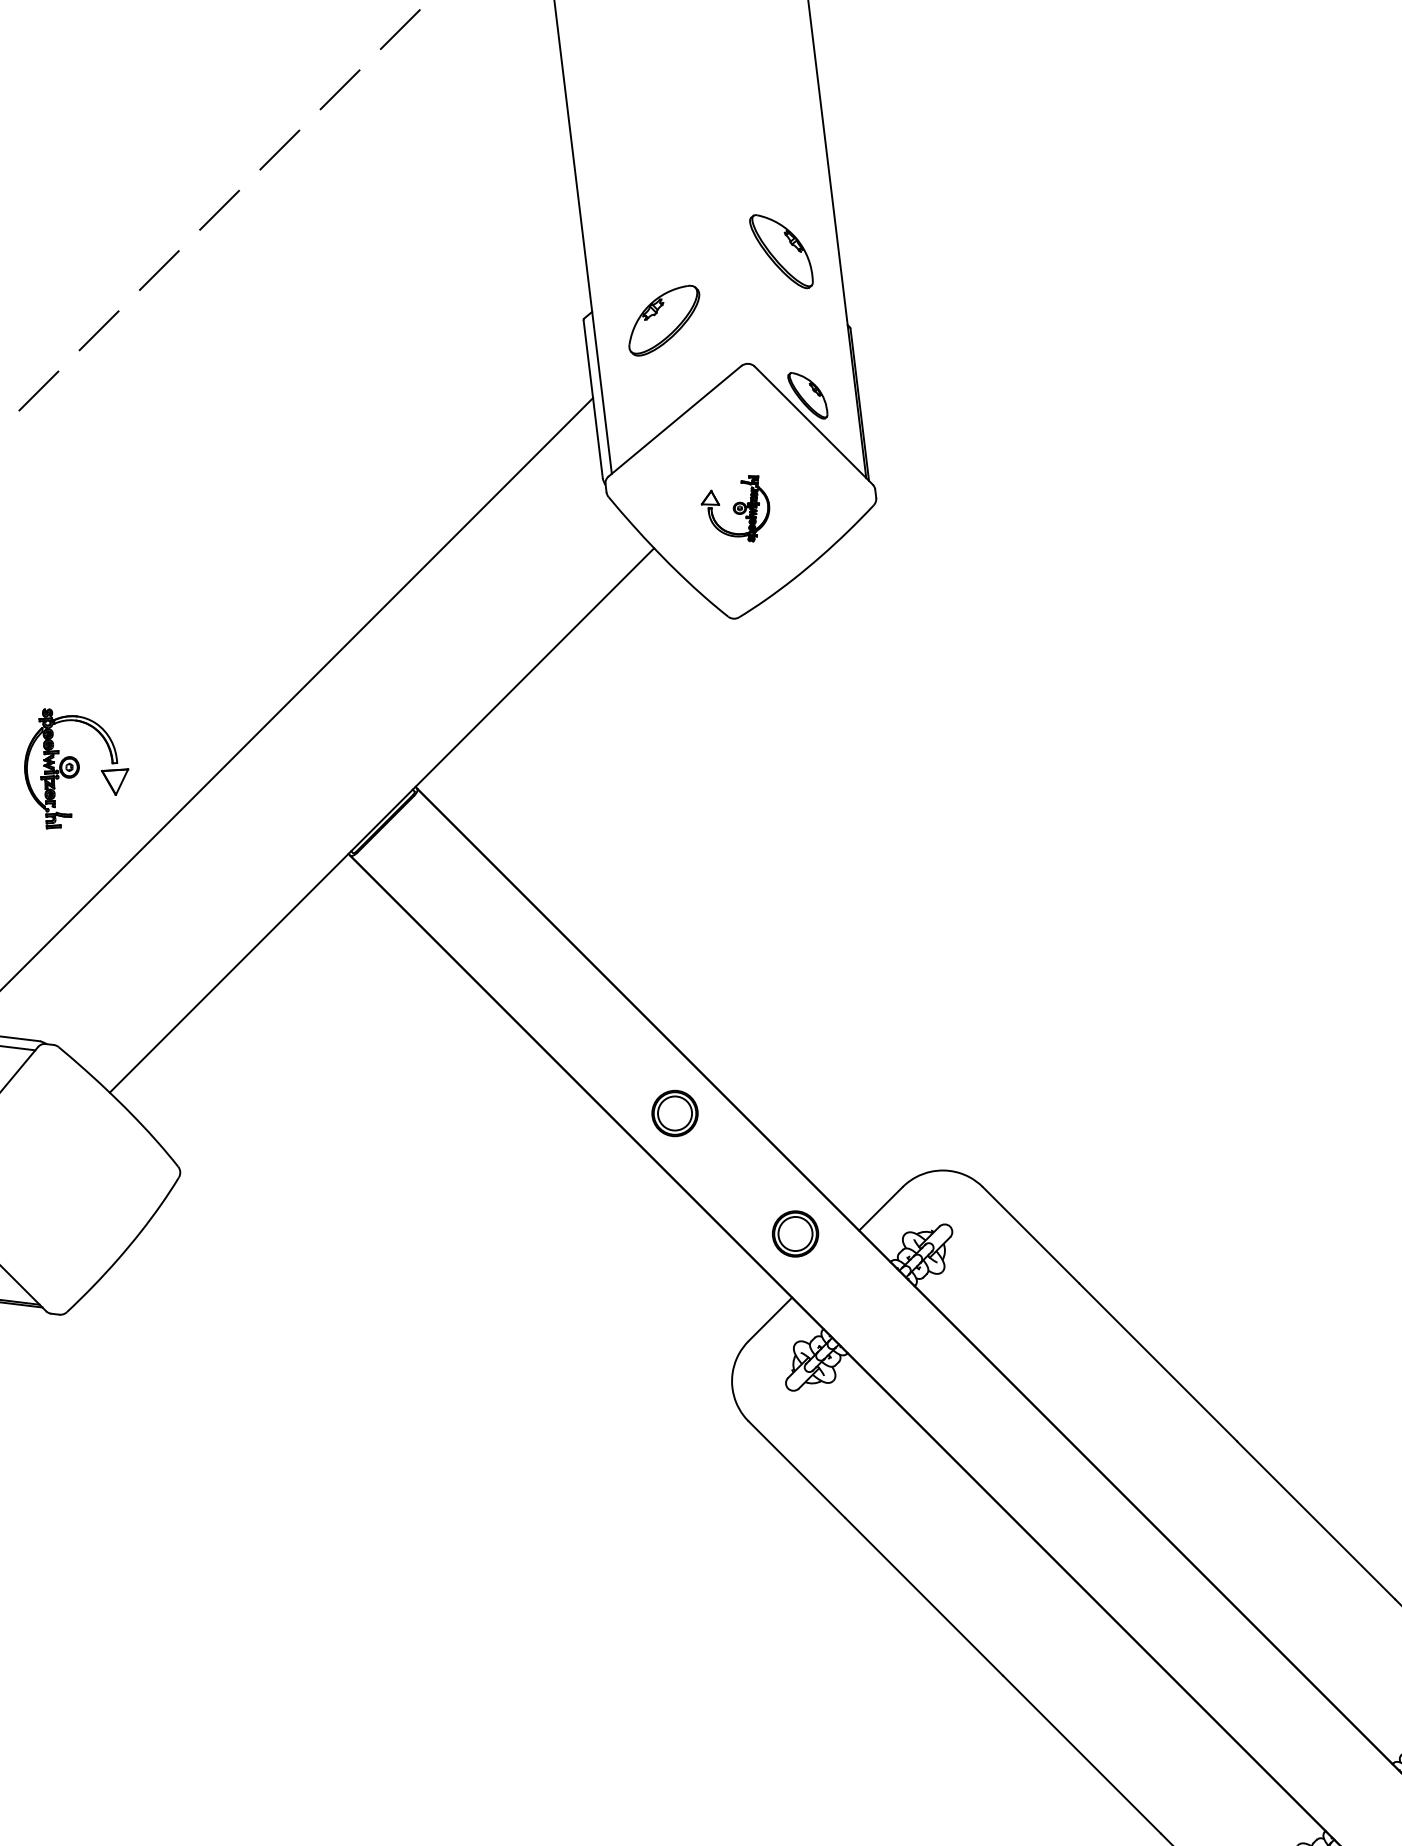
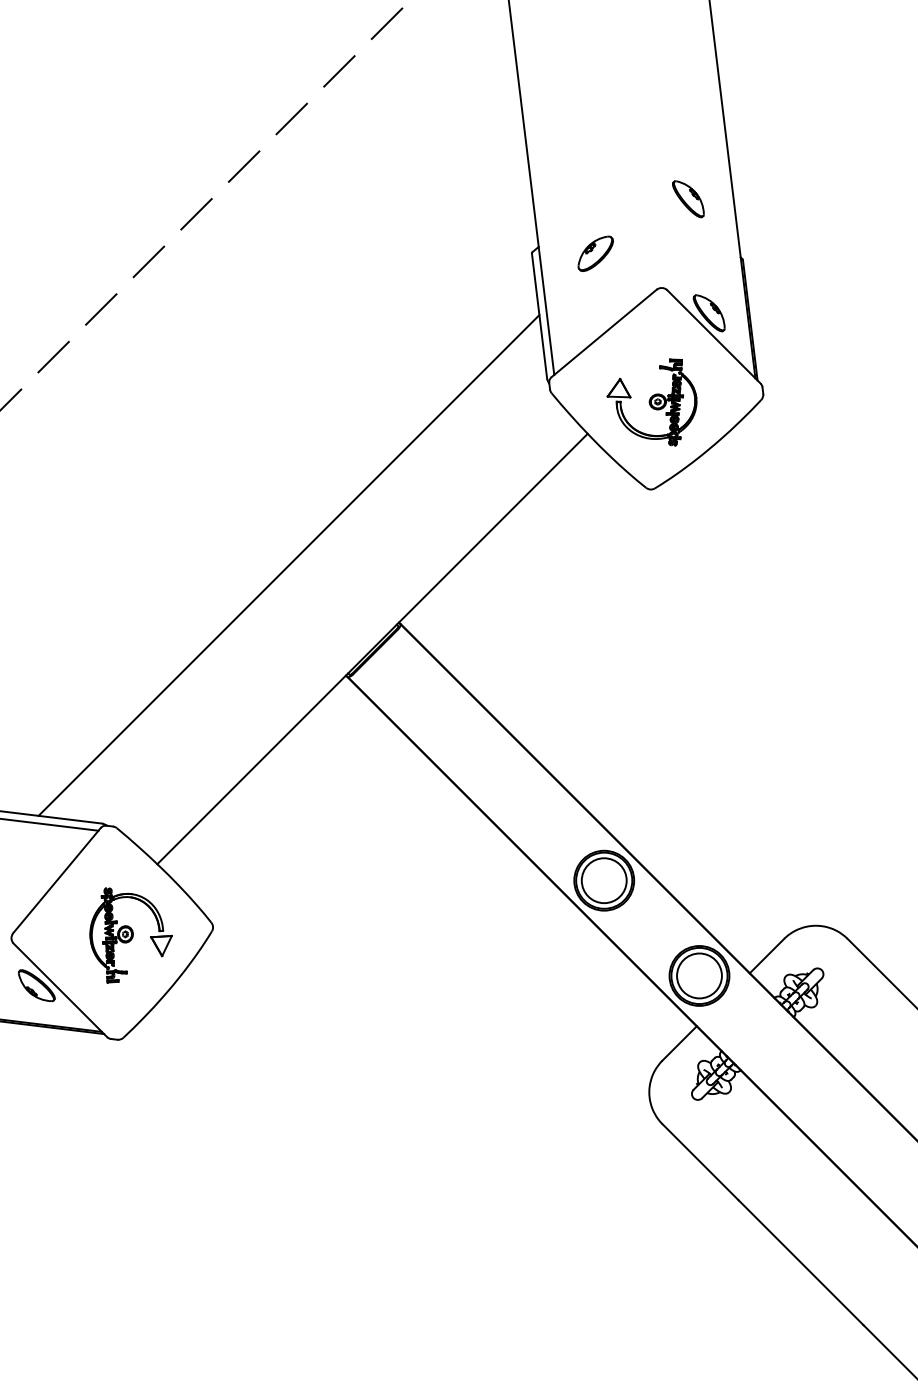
part: (781, 251) -> (688, 199), size x0.62
part: (664, 320) -> (595, 253), size x0.62
part: (735, 508) -> (652, 402), size x1.67
part: (76, 768) -> (131, 935), moved
part: (674, 1113) -> (603, 880), size x1.67
part: (795, 1233) -> (699, 975), size x1.67

